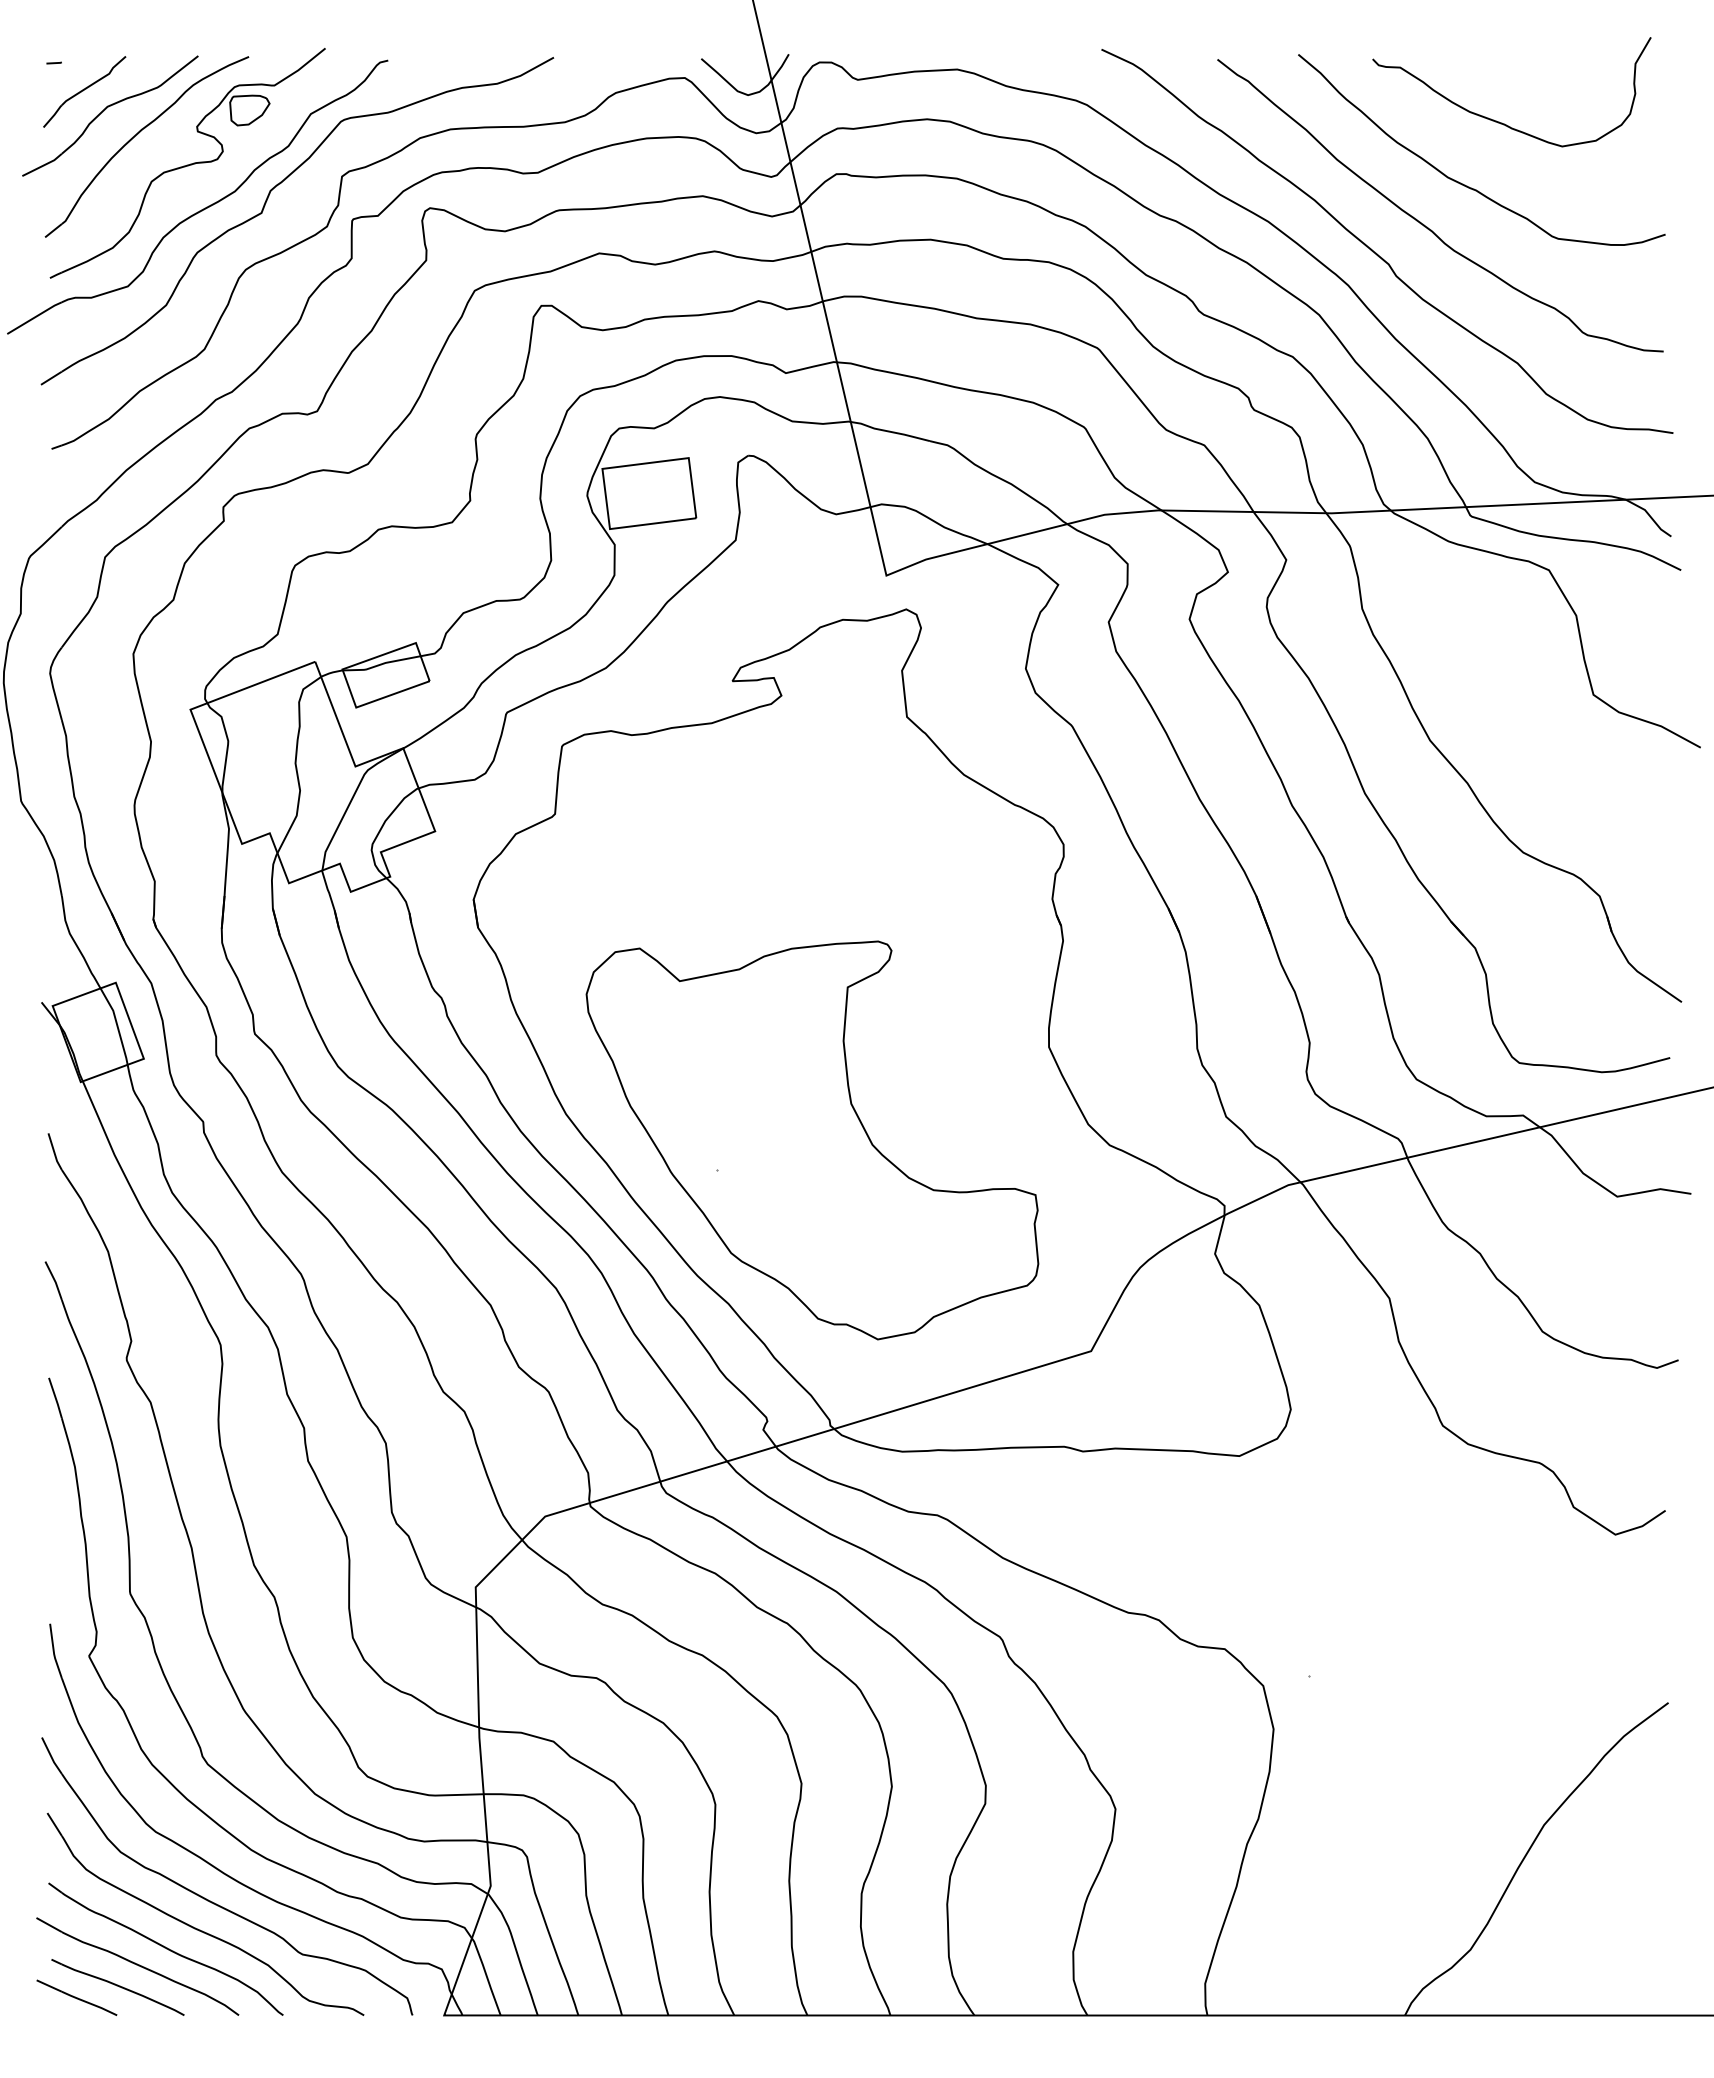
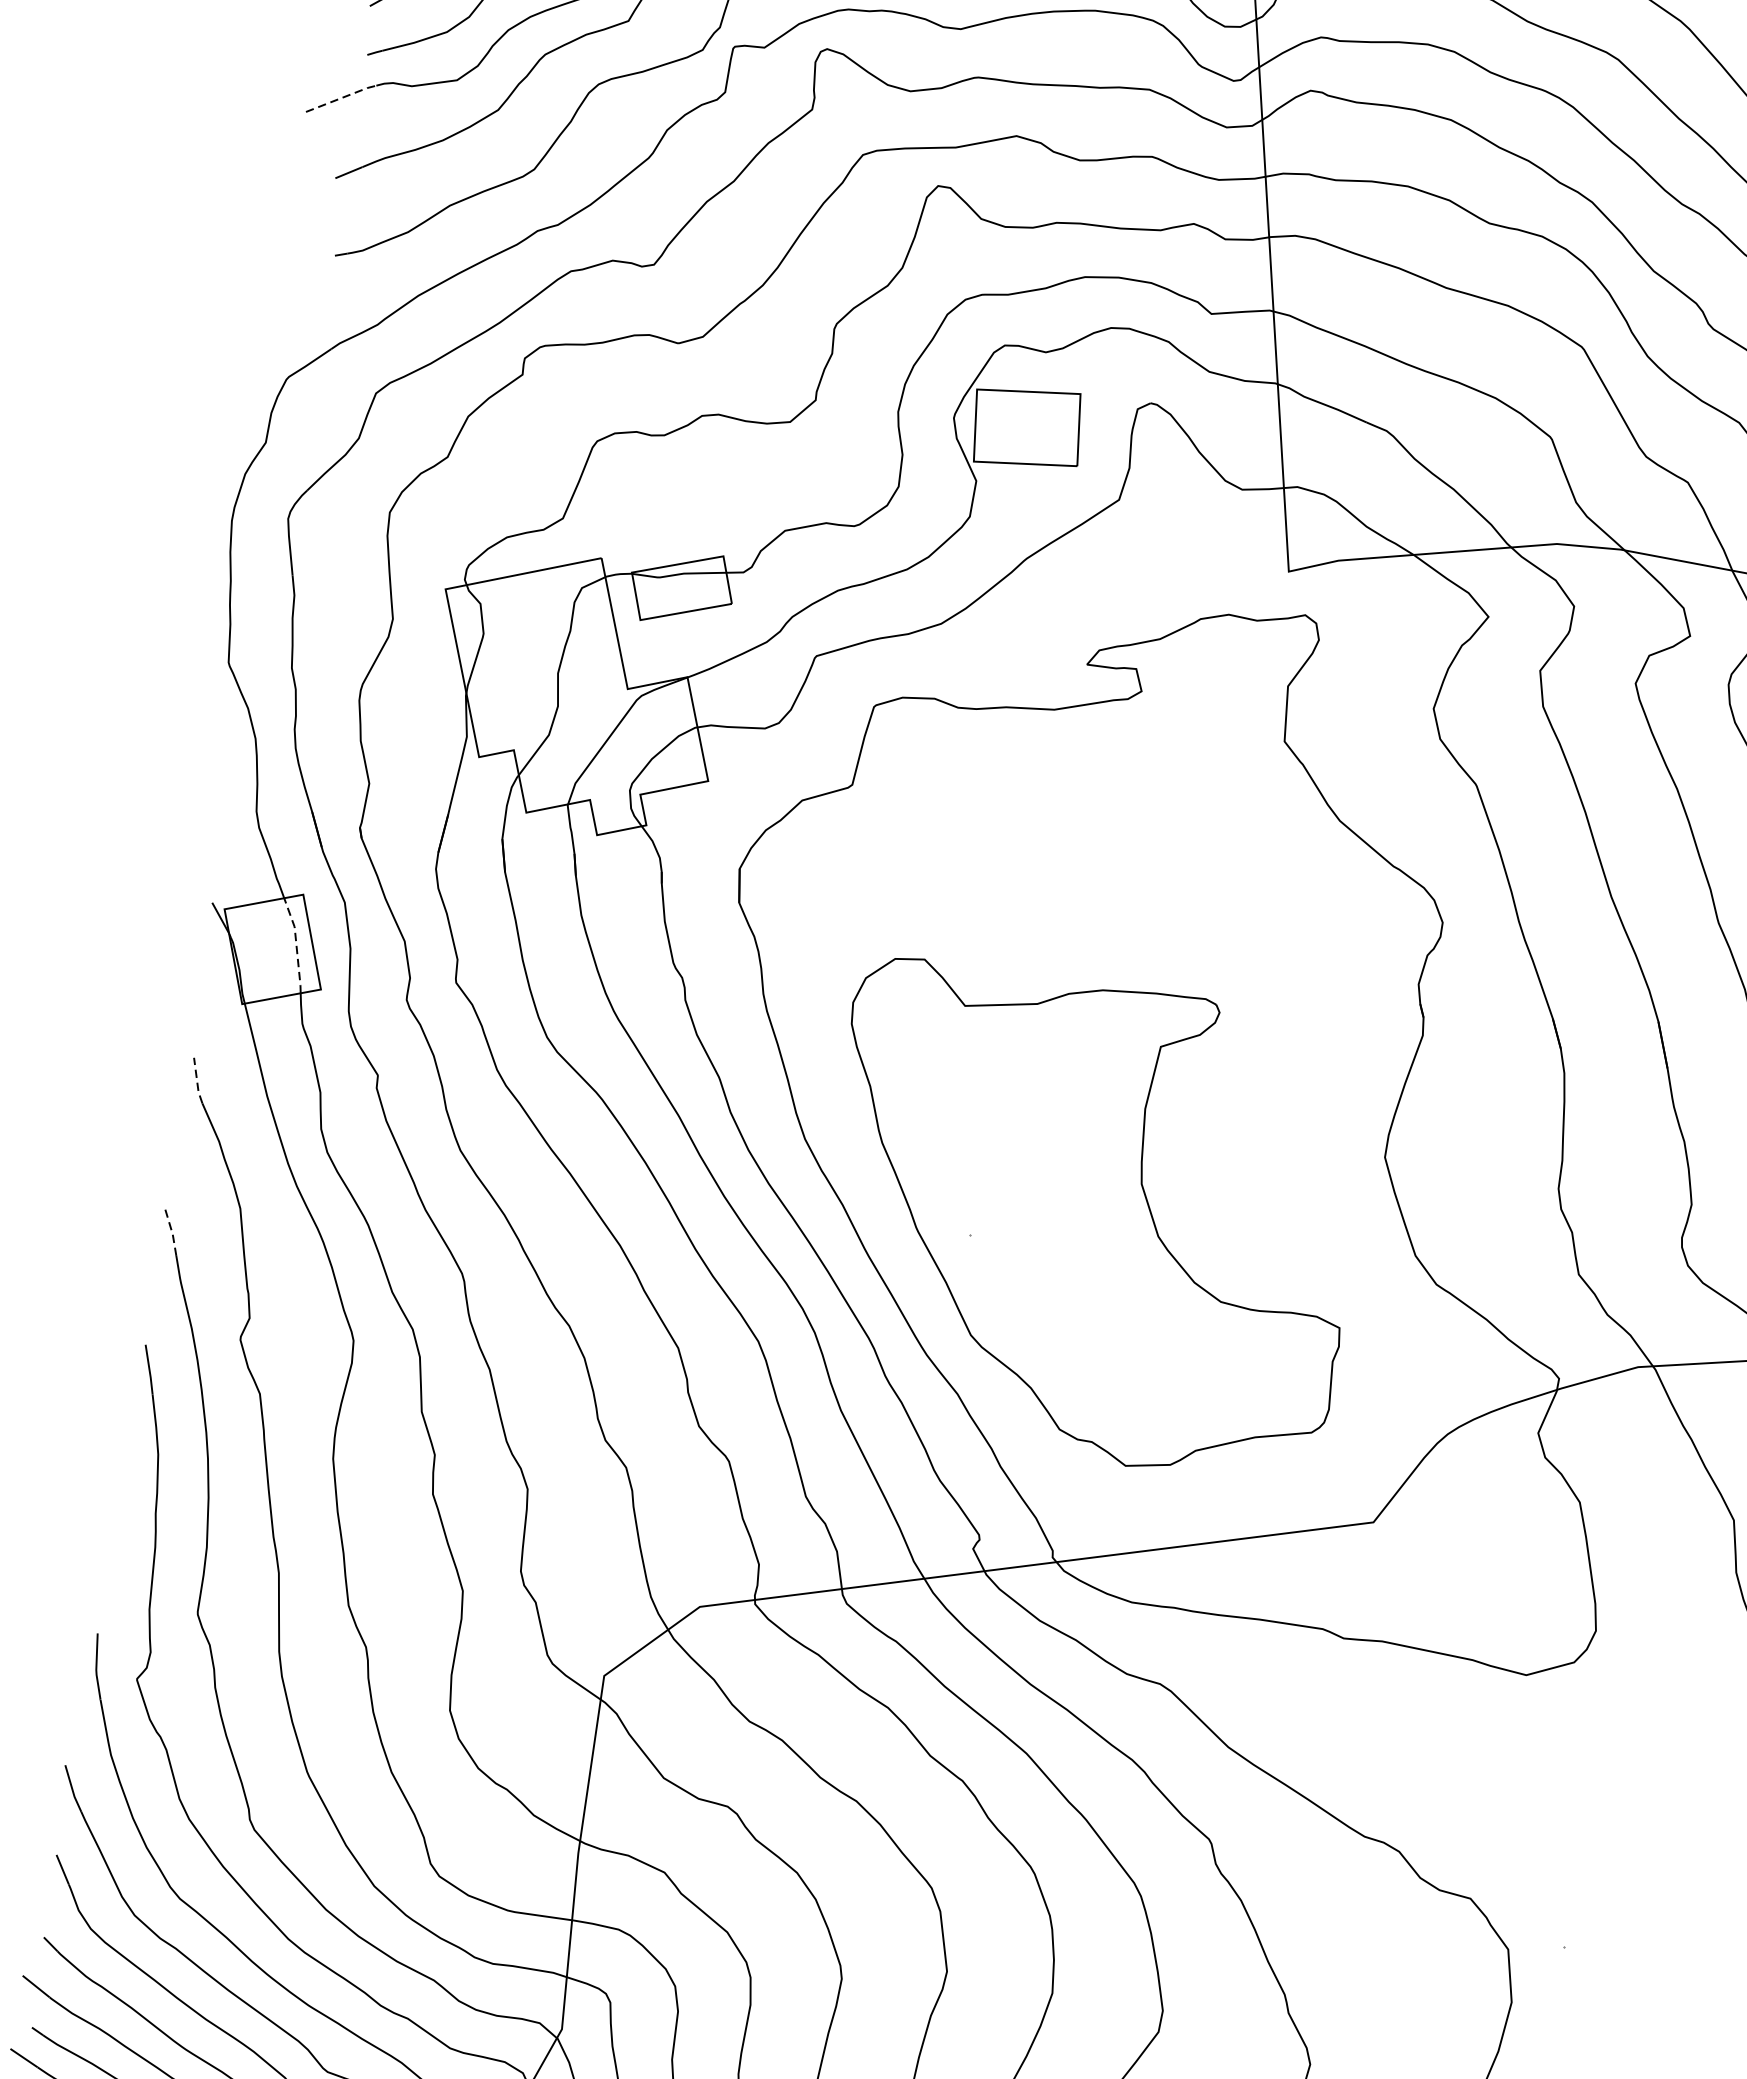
line: (35, 317) -> (342, 98), solid -> dashed
line: (117, 1024) -> (296, 943), solid -> dashed
line: (54, 1151) -> (197, 1080), solid -> dashed
line: (54, 1280) -> (171, 1231), solid -> dashed

